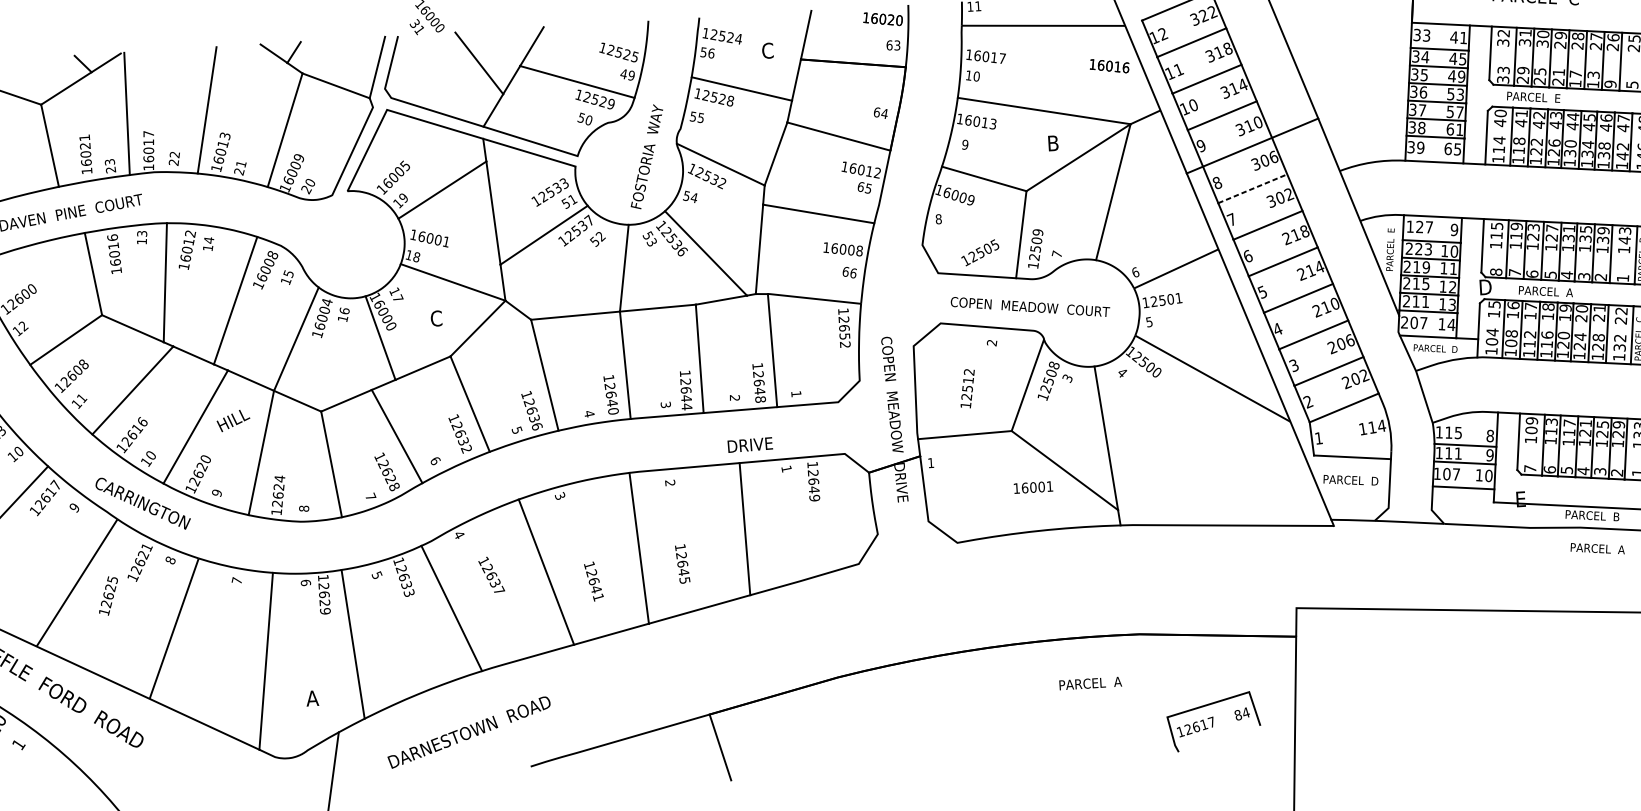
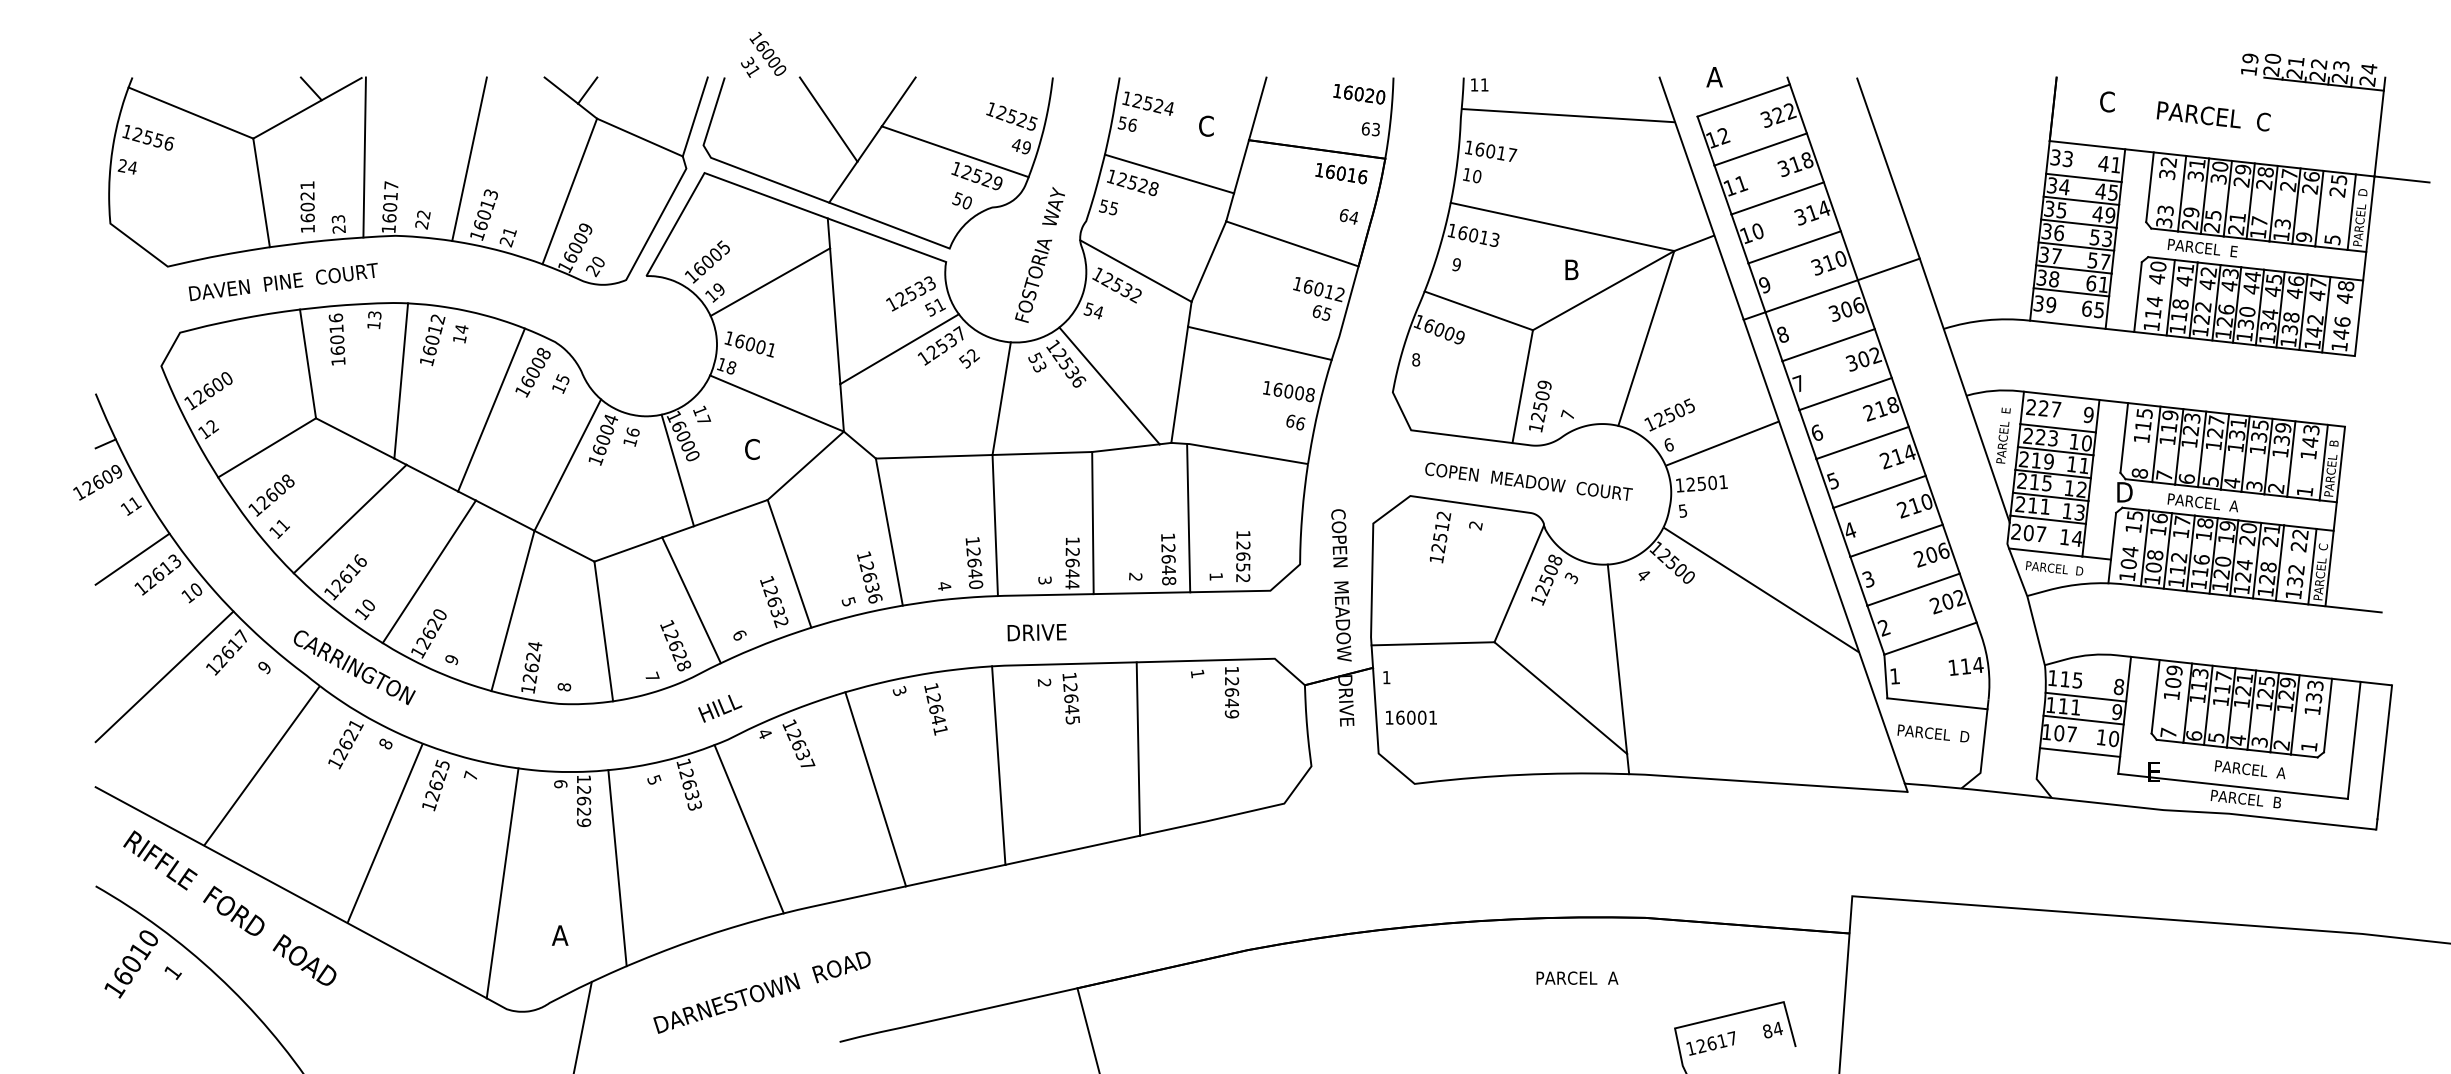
text: (1109, 66) -> (1341, 173), moved
line: (1252, 189) -> (1828, 345), dashed -> solid
text: (1409, 226) -> (2030, 406), 127 -> 227
text: (980, 252) -> (1669, 414), moved
text: (844, 328) -> (1243, 556), moved
text: (967, 388) -> (1440, 537), moved
text: (233, 420) -> (720, 708), moved
text: (749, 444) -> (1036, 632), moved
text: (1033, 487) -> (1411, 717), moved
text: (1597, 548) -> (2249, 769), moved
text: (682, 563) -> (1070, 698), moved
text: (491, 574) -> (798, 743), moved
text: (593, 581) -> (935, 709), moved
text: (108, 596) -> (435, 785), moved

